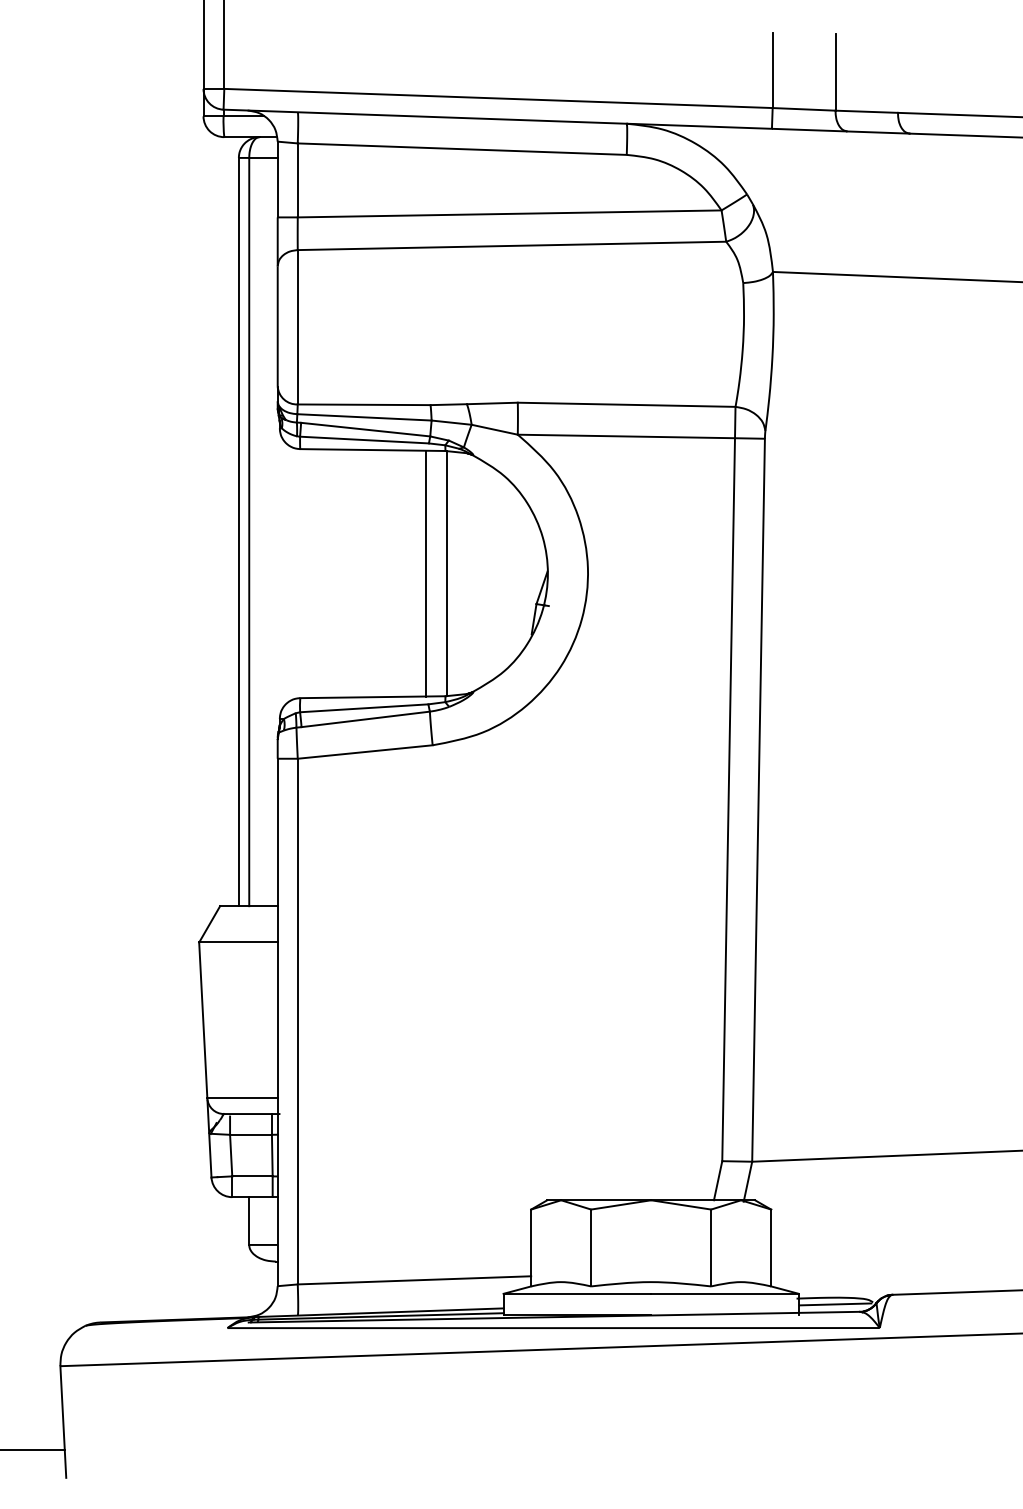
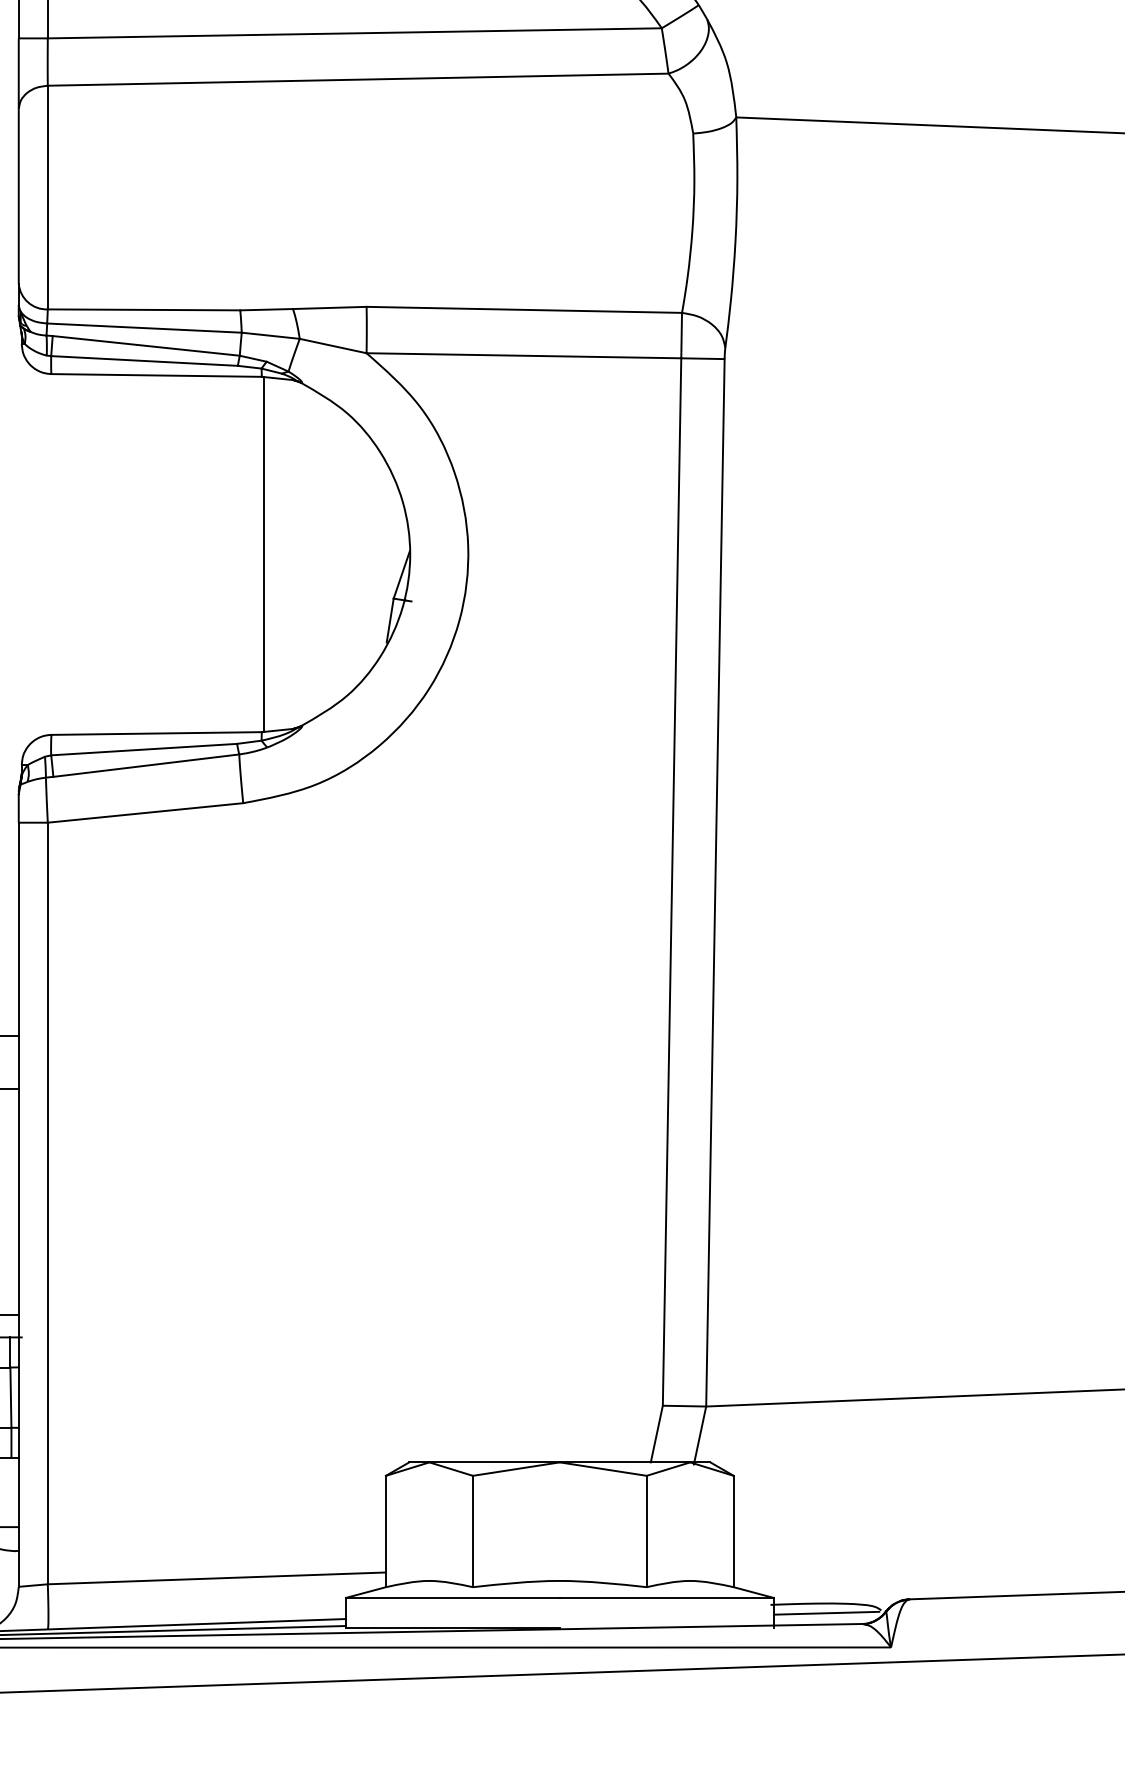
line: (425, 573) -> (232, 554), removed

